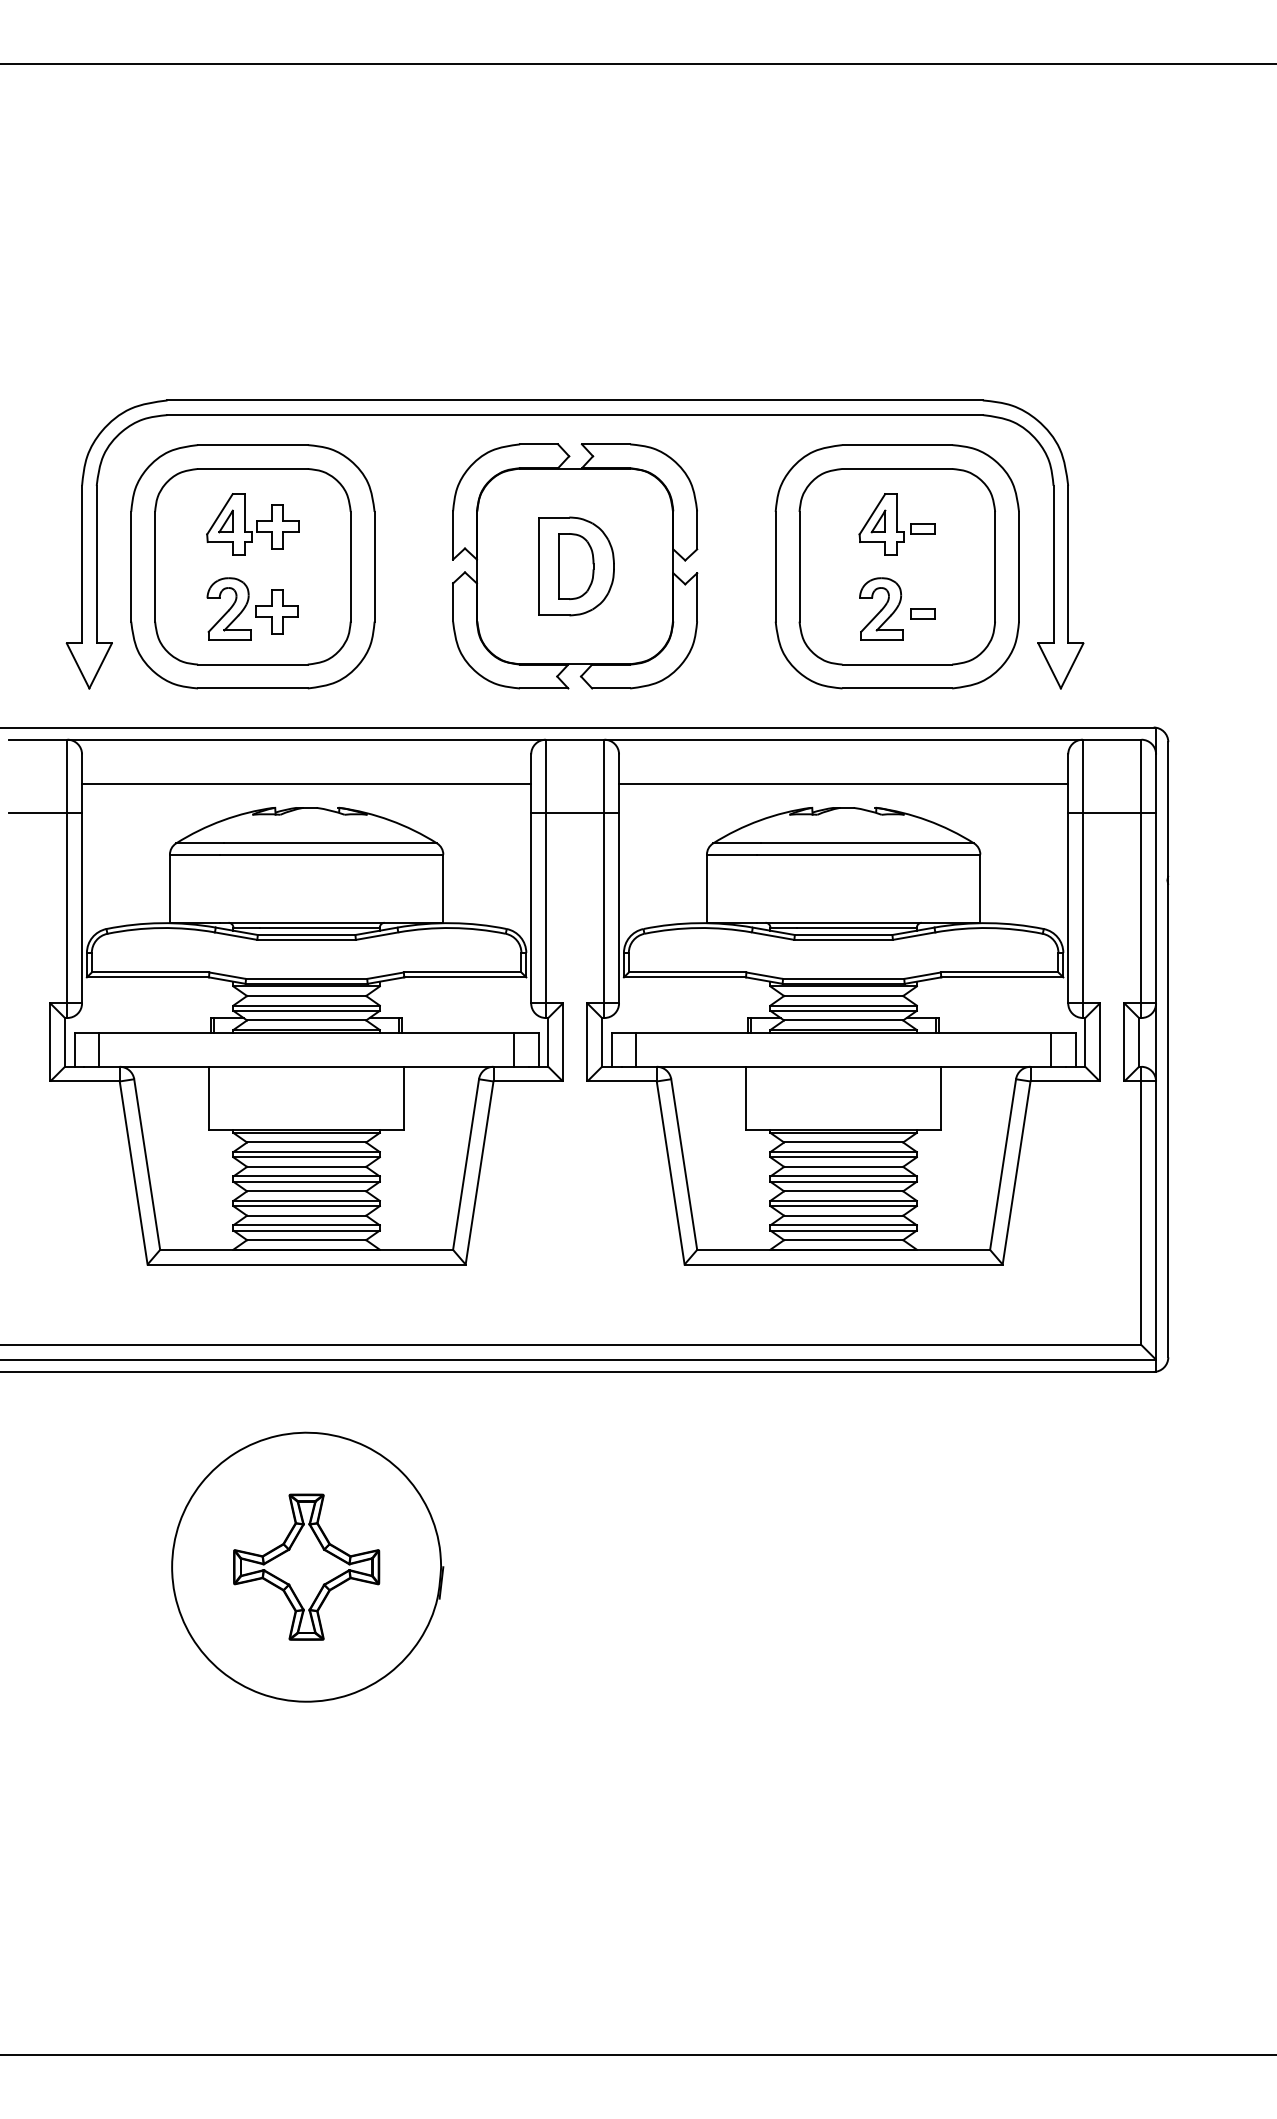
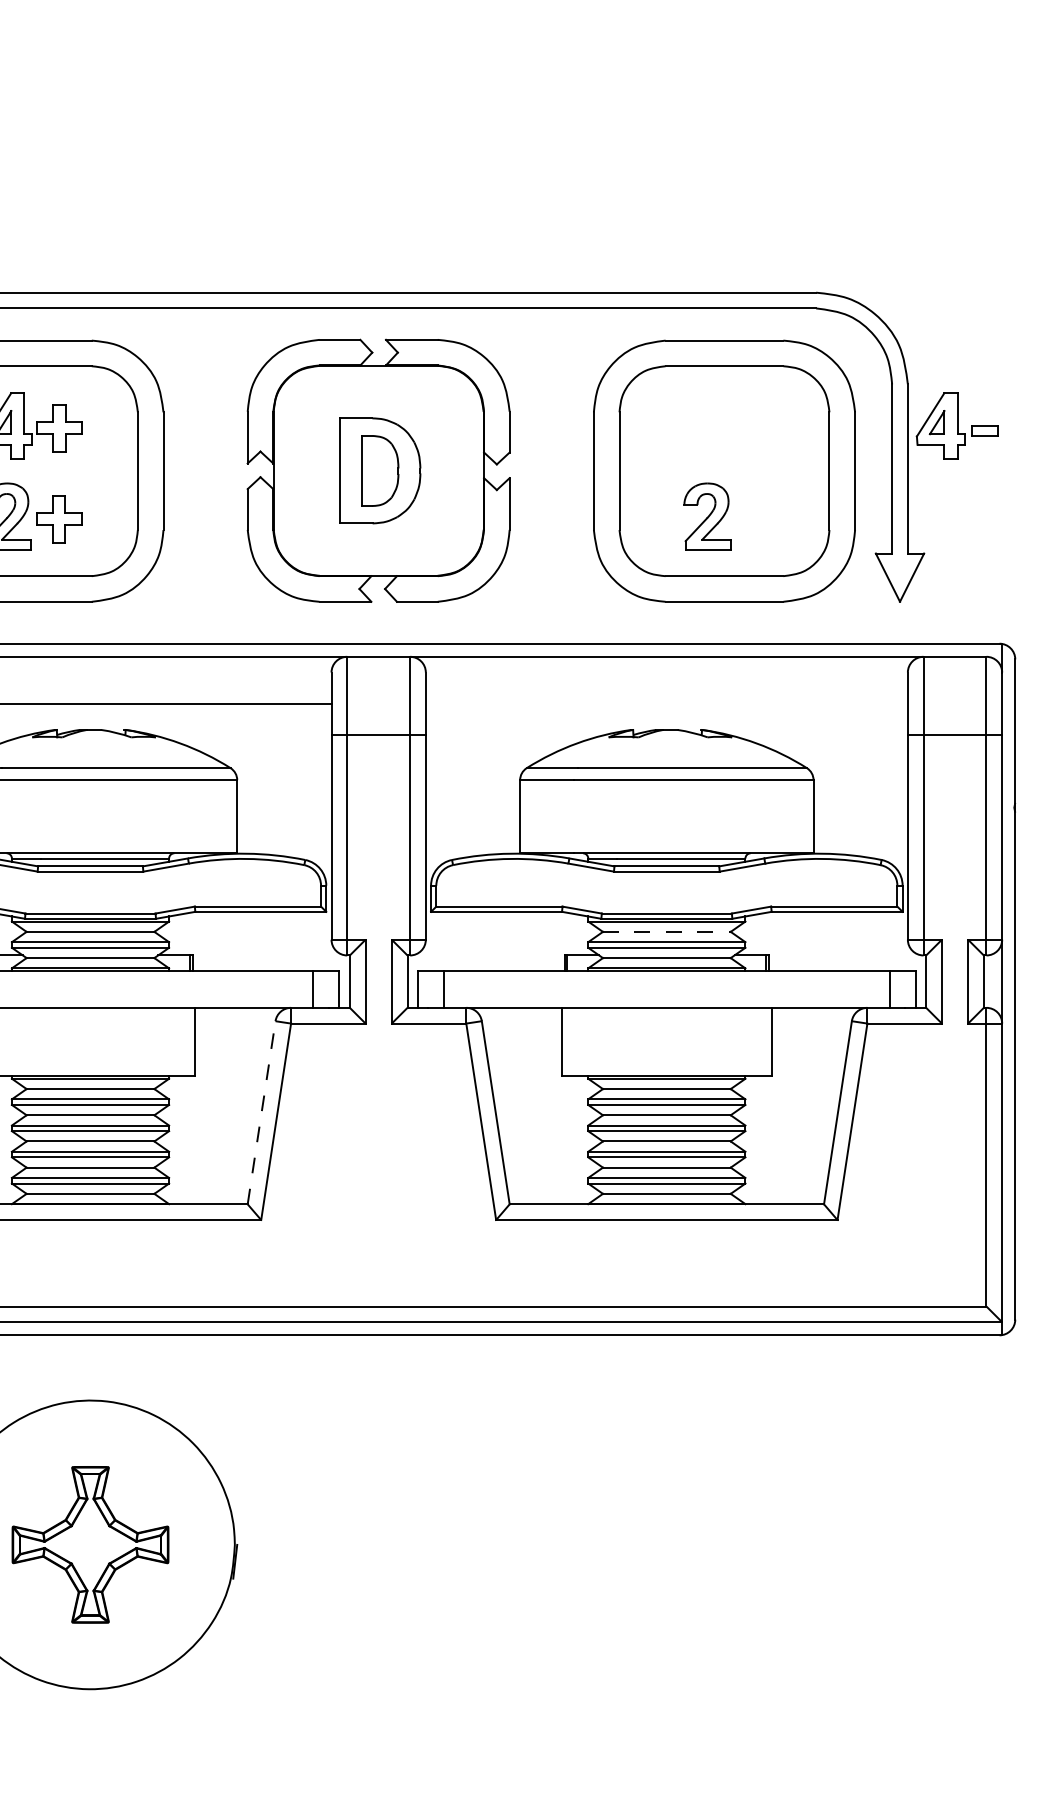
part: (896, 524) -> (956, 425), moved
part: (922, 613) -> (751, 521), removed
line: (843, 783) -> (666, 703), removed
line: (843, 996) -> (666, 932), solid -> dashed
line: (466, 1164) -> (262, 1112), solid -> dashed

